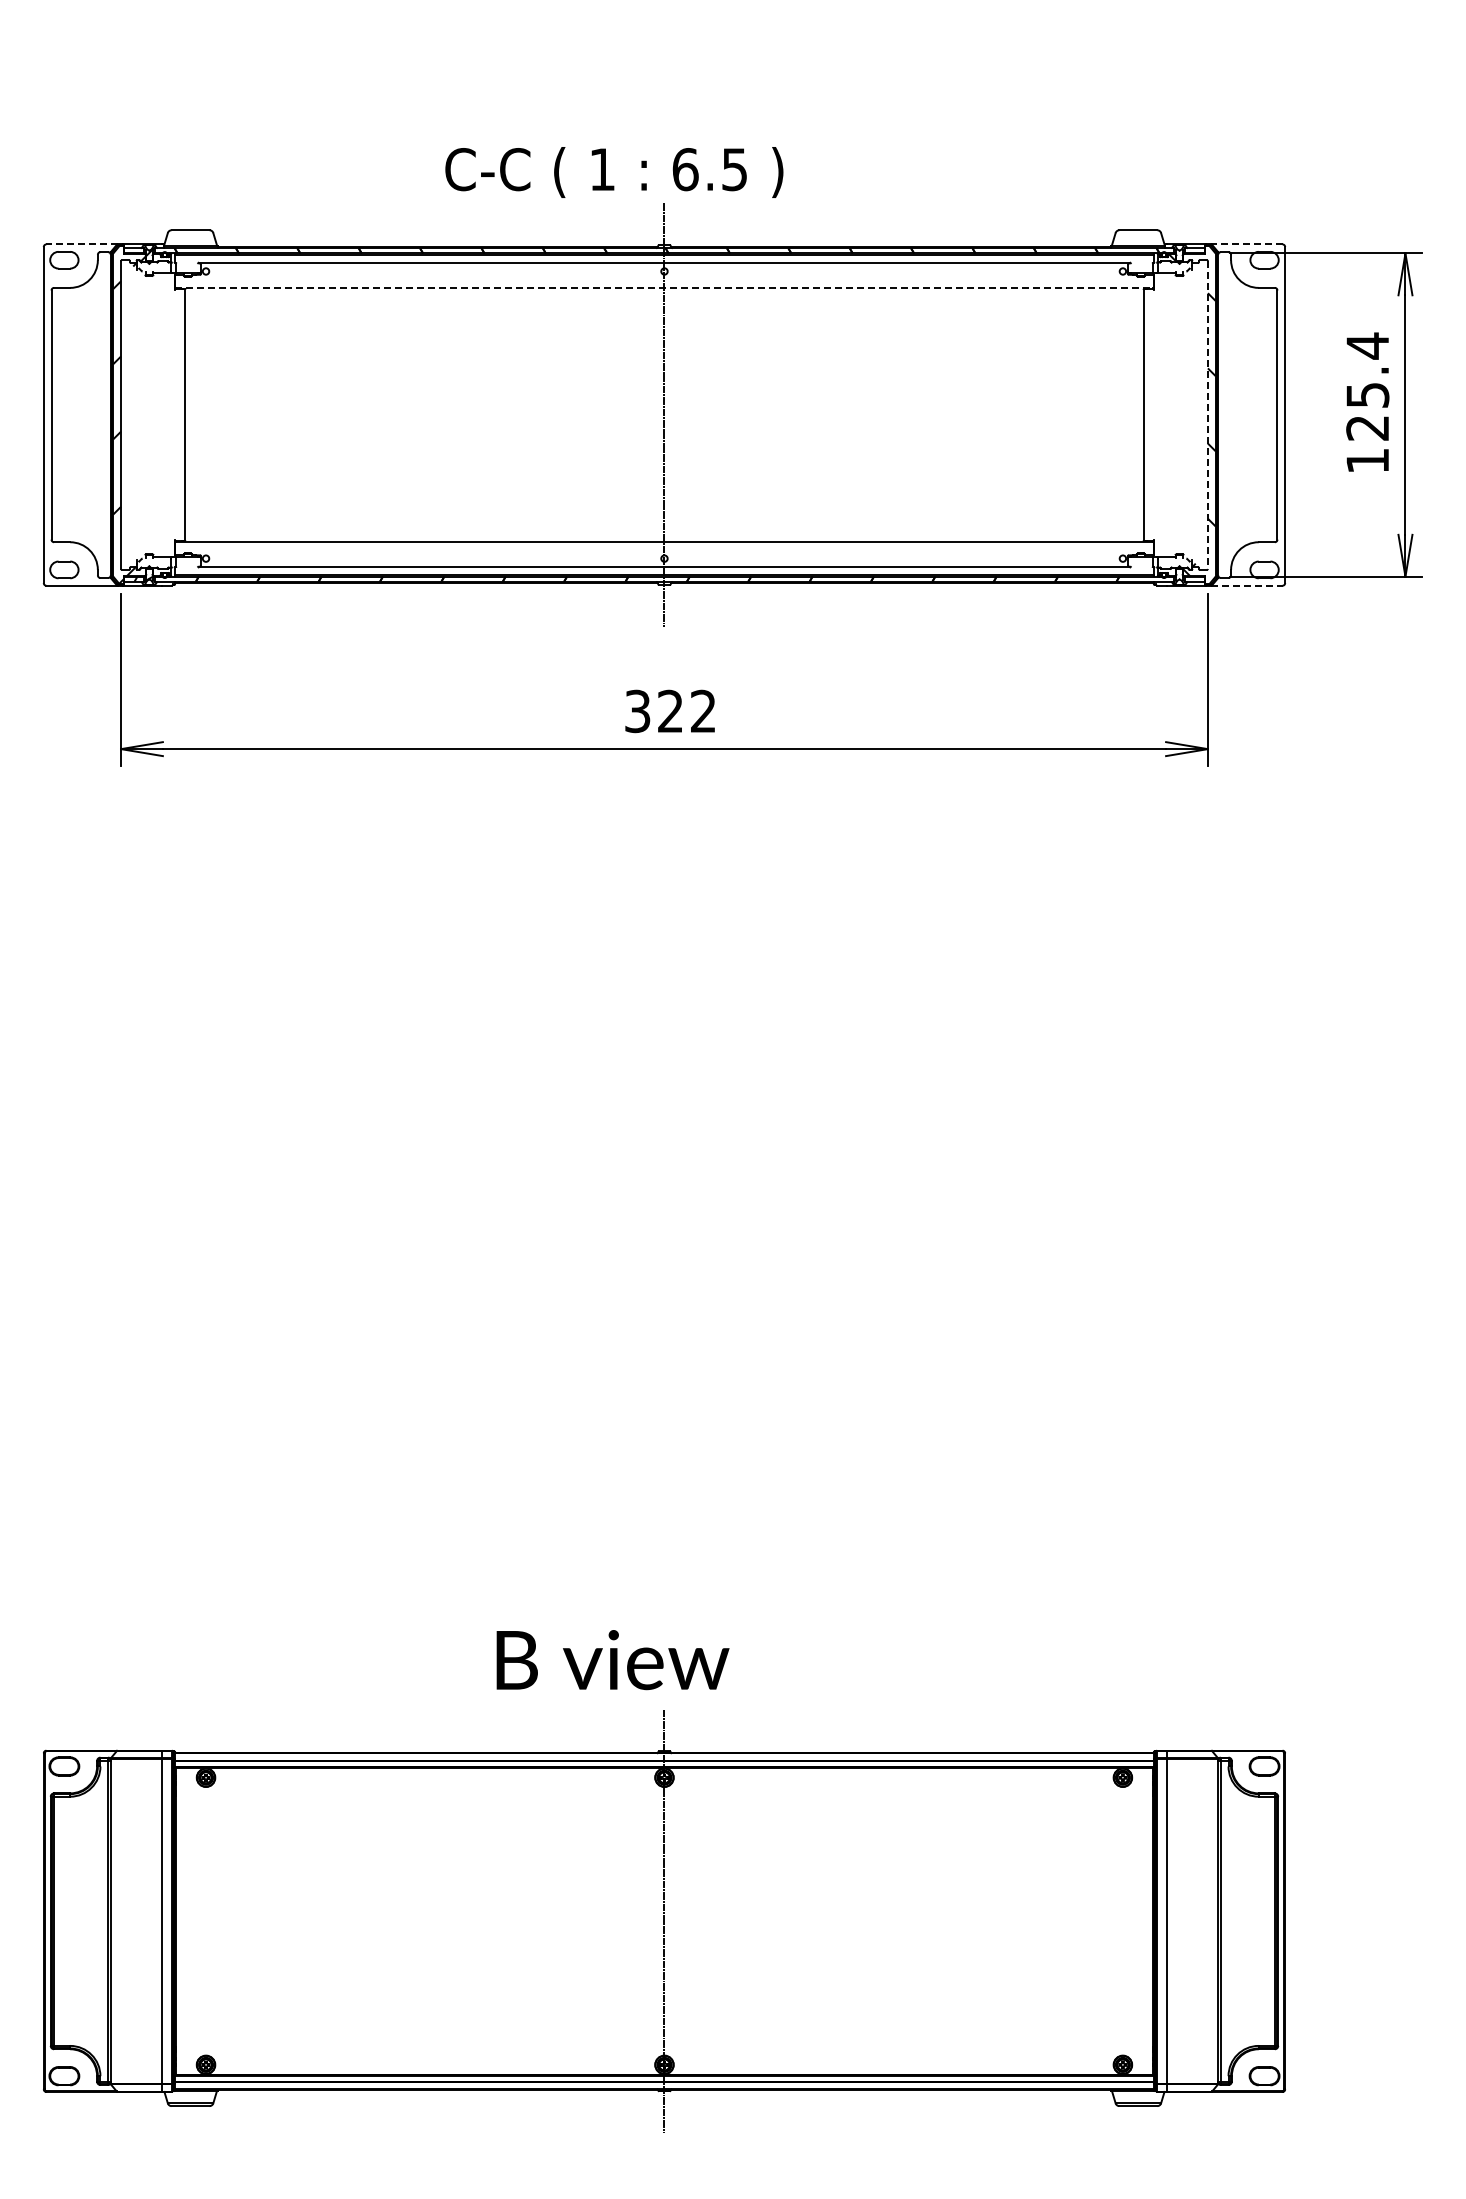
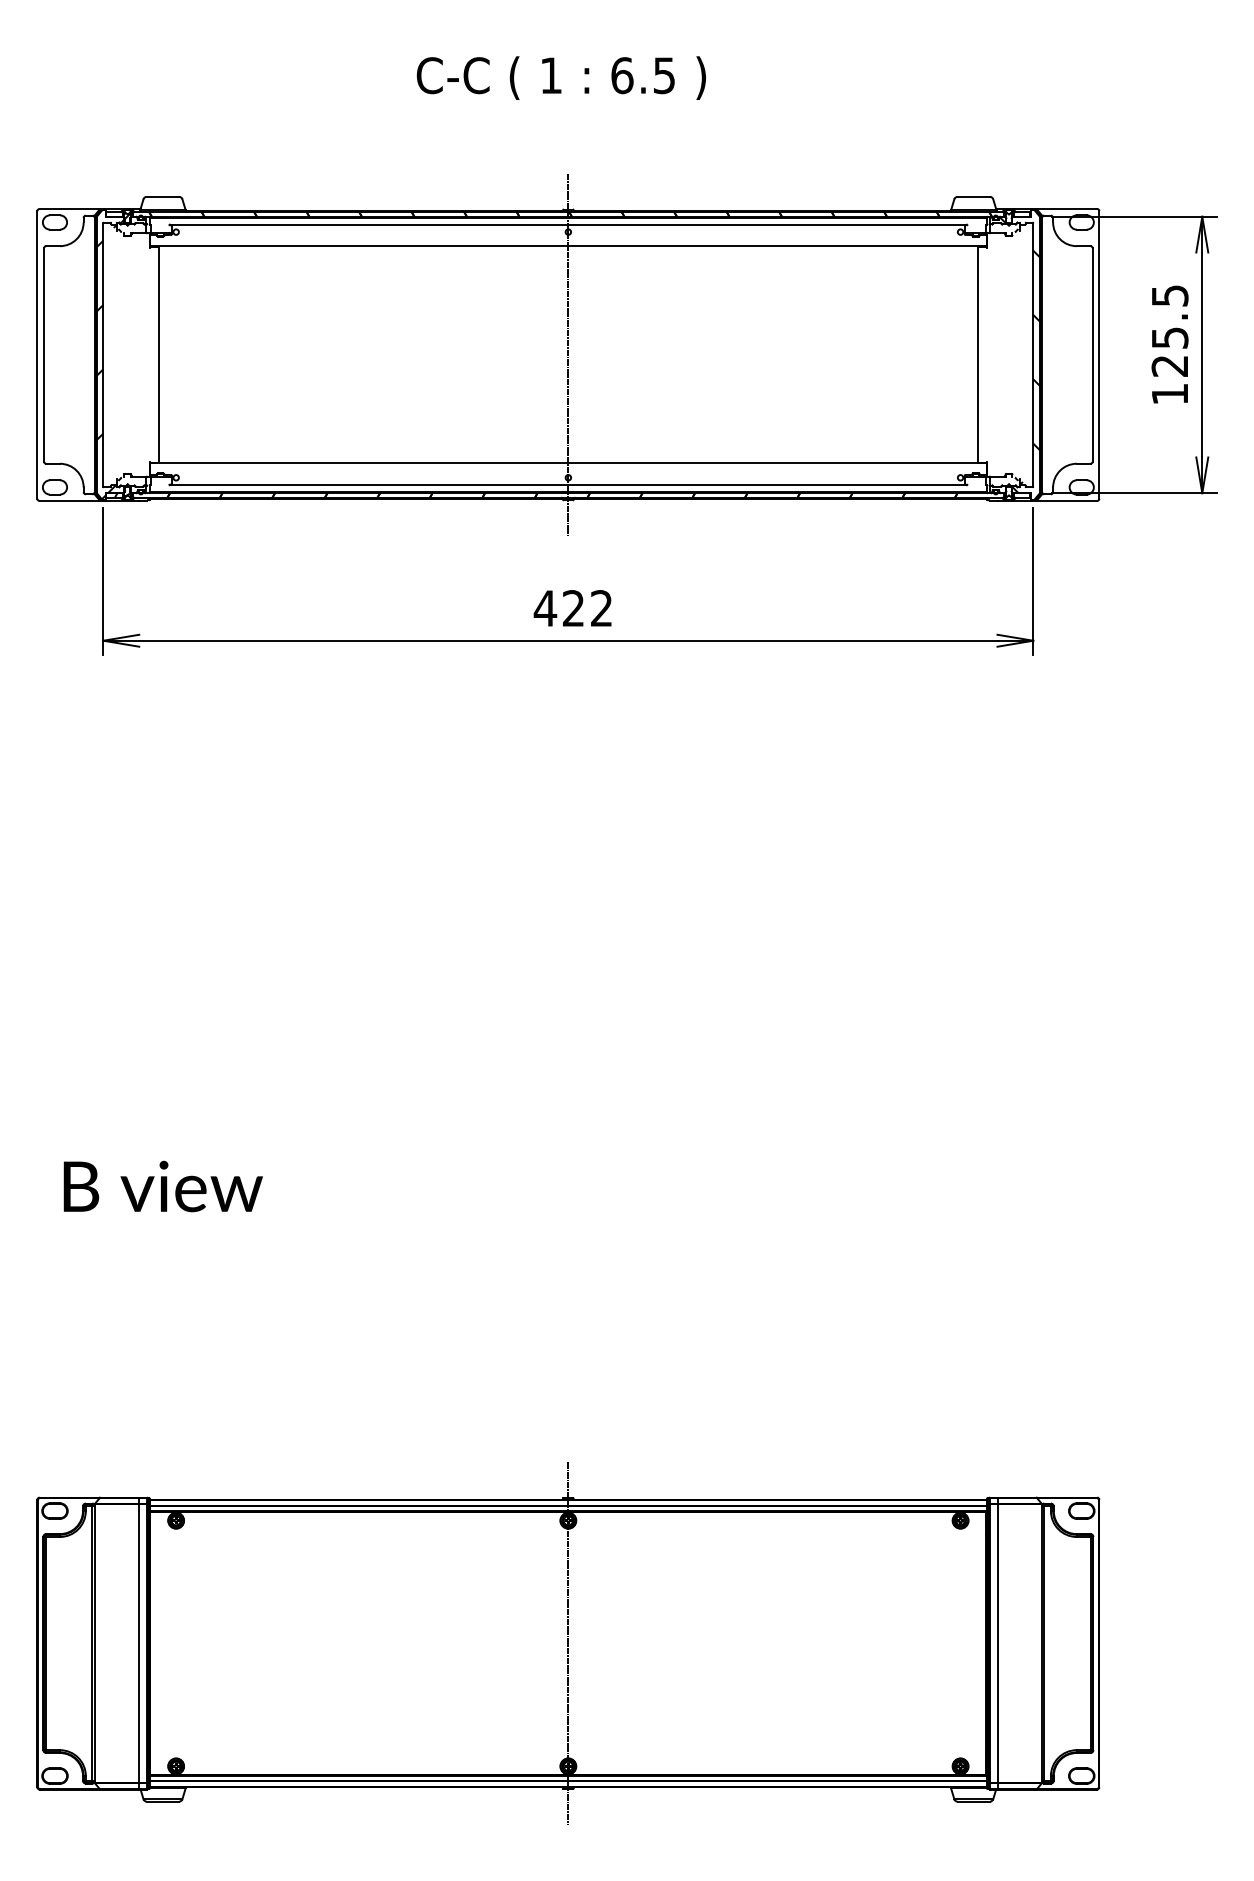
text: (614, 172) -> (561, 78), moved
line: (81, 244) -> (69, 209), dashed -> solid
line: (1247, 244) -> (1067, 209), dashed -> solid
line: (664, 288) -> (568, 246), dashed -> solid
text: (1367, 345) -> (1169, 295), 125.4 -> 125.5
line: (1207, 415) -> (1032, 355), dashed -> solid
line: (1247, 585) -> (1067, 500), dashed -> solid
text: (637, 711) -> (545, 608), 322 -> 422
text: (612, 1660) -> (162, 1186), moved

